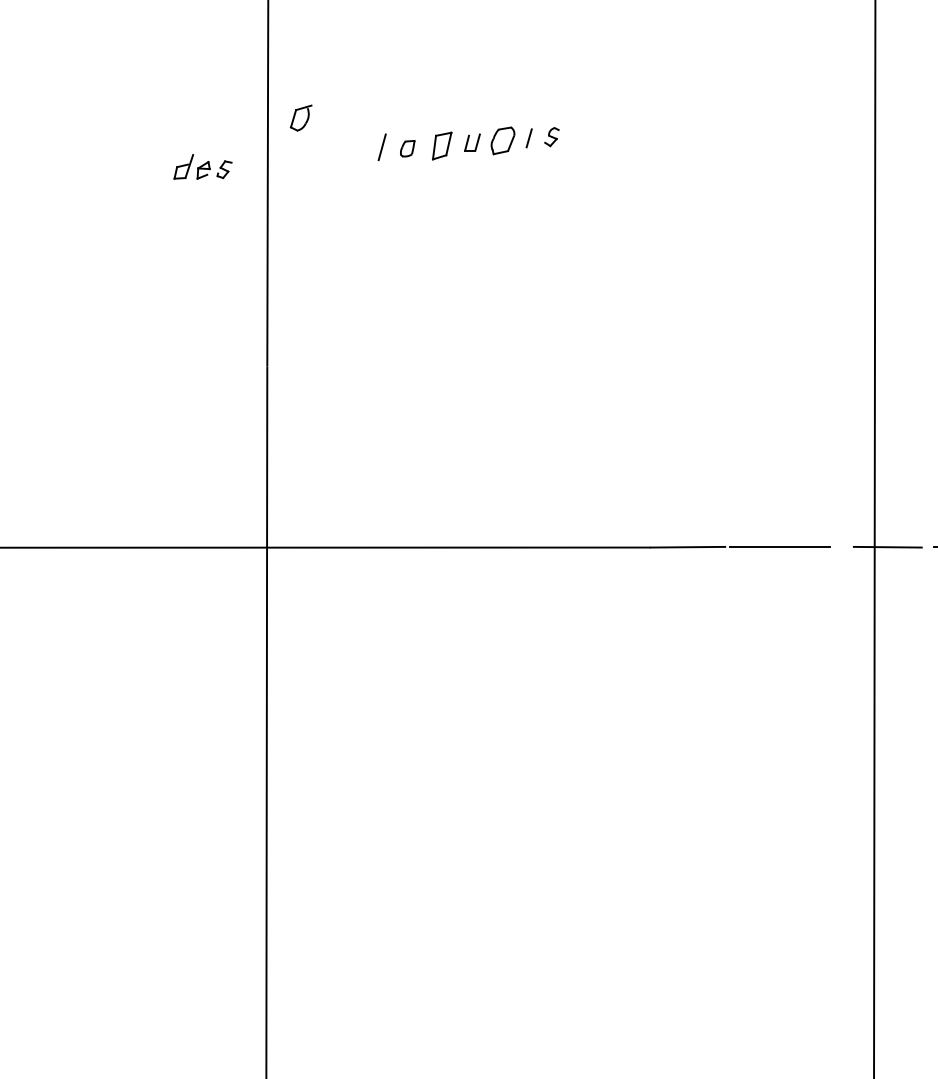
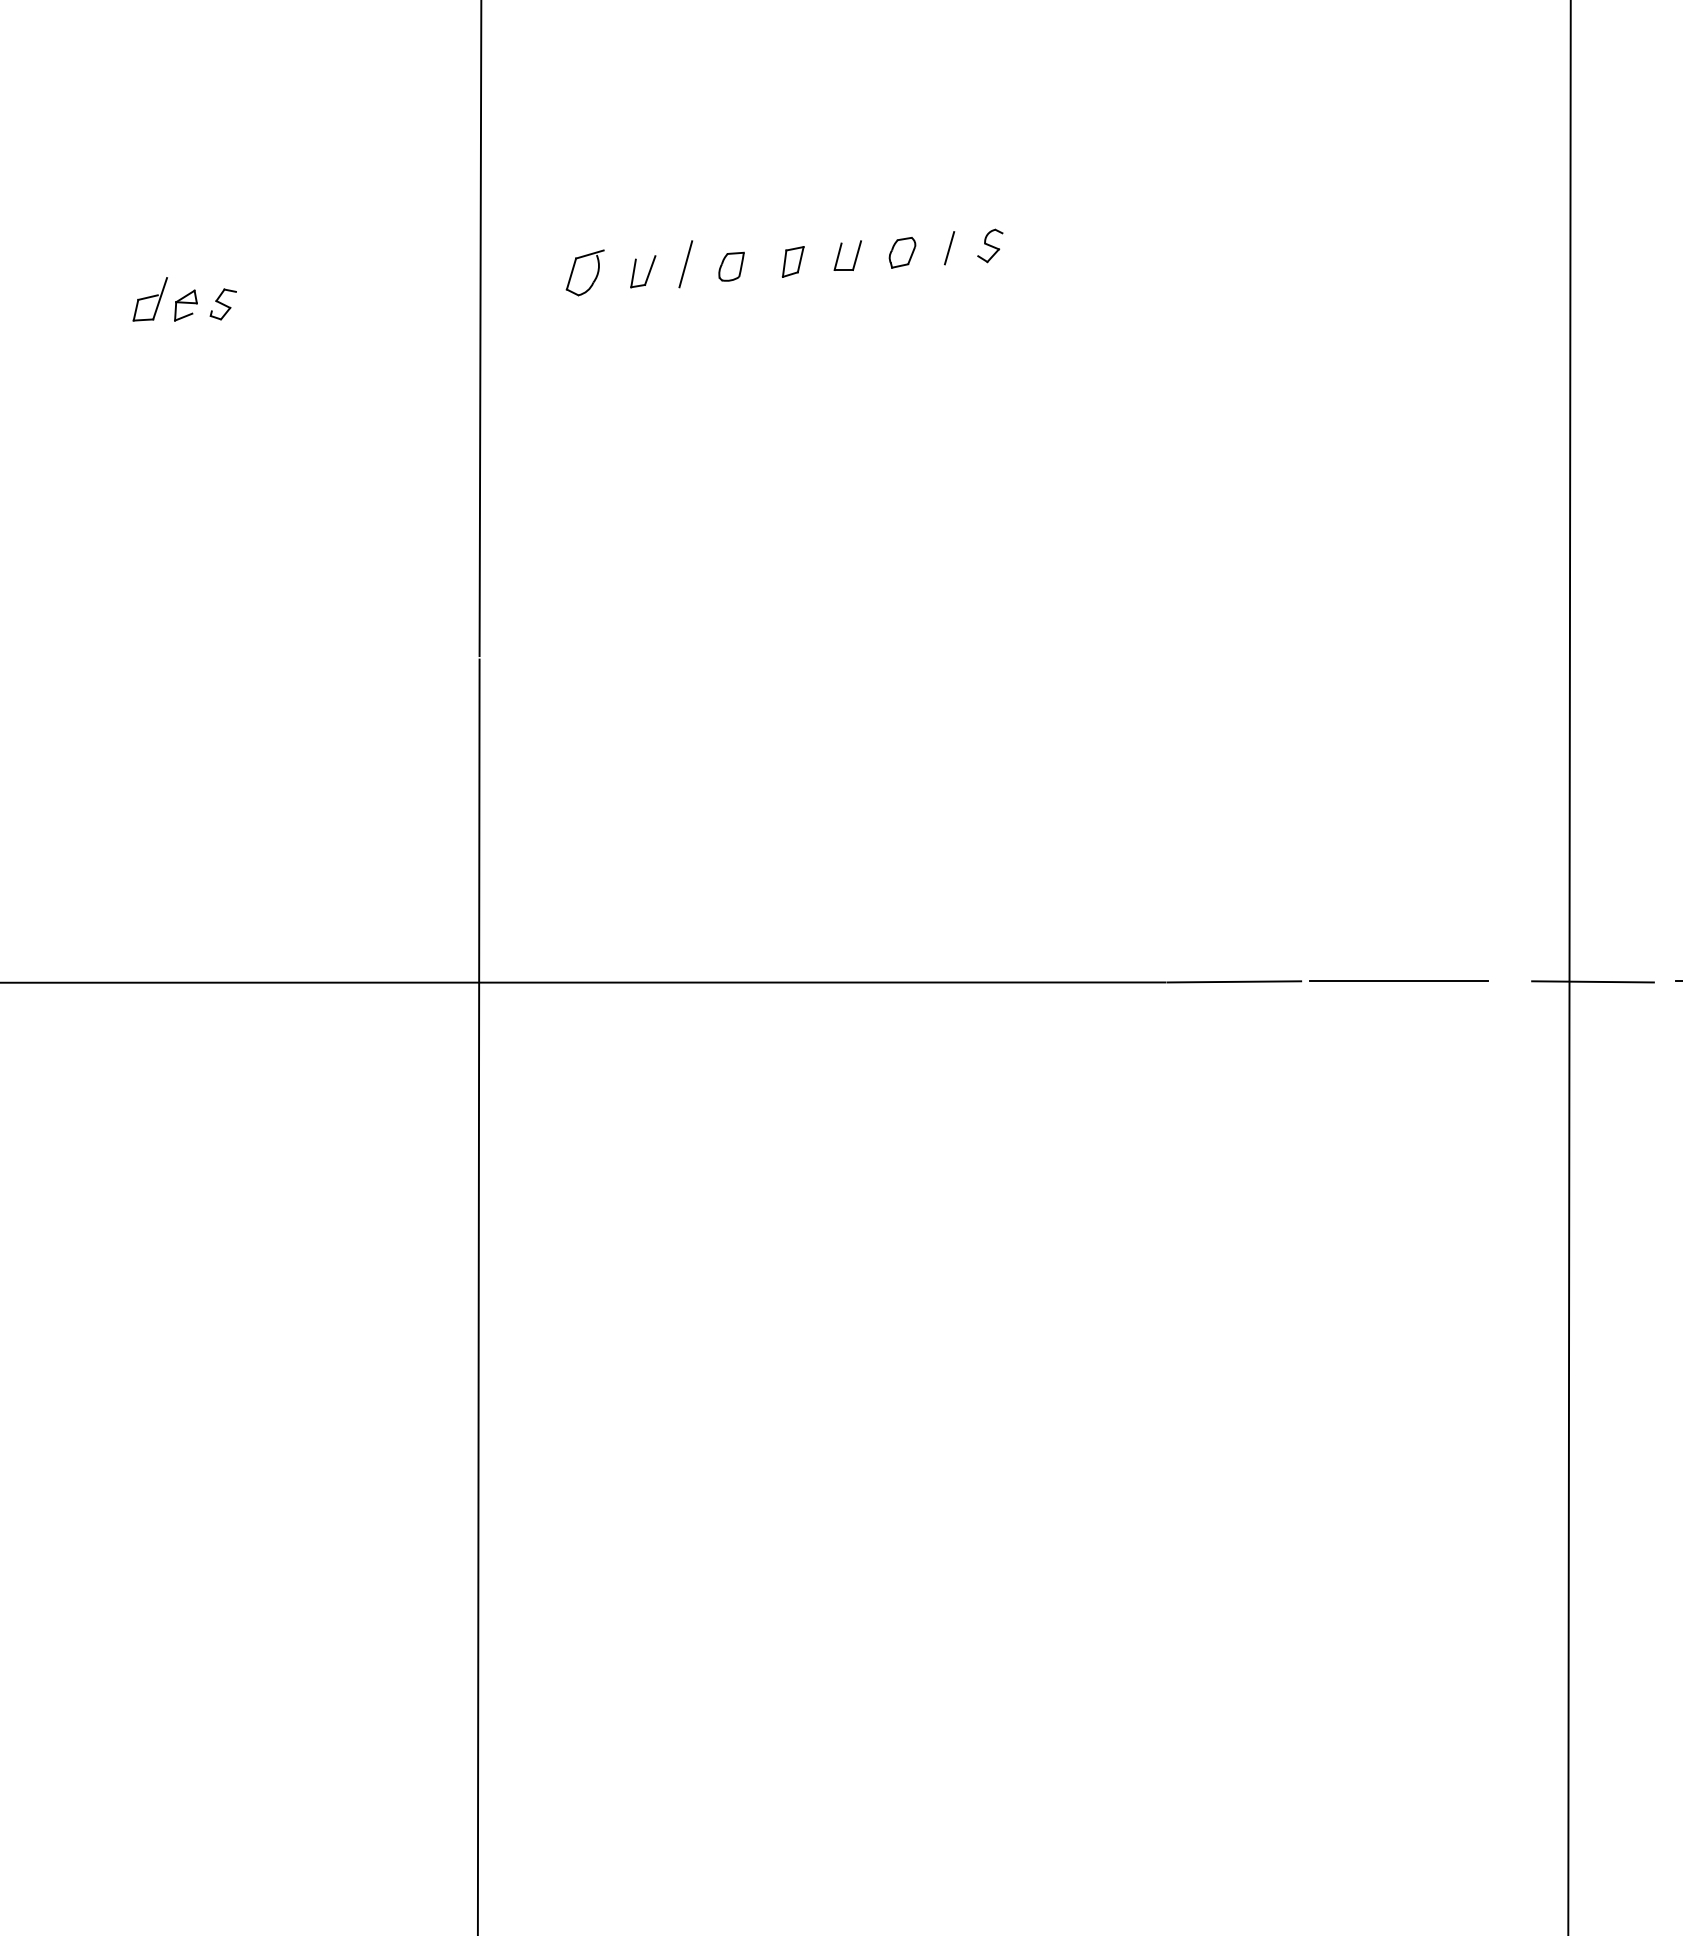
part: (300, 117) -> (584, 271), moved
part: (502, 140) -> (901, 252), size x0.62
part: (441, 145) -> (792, 261), size x0.62
part: (358, 151) -> (643, 271), added
part: (202, 166) -> (183, 298), moved

